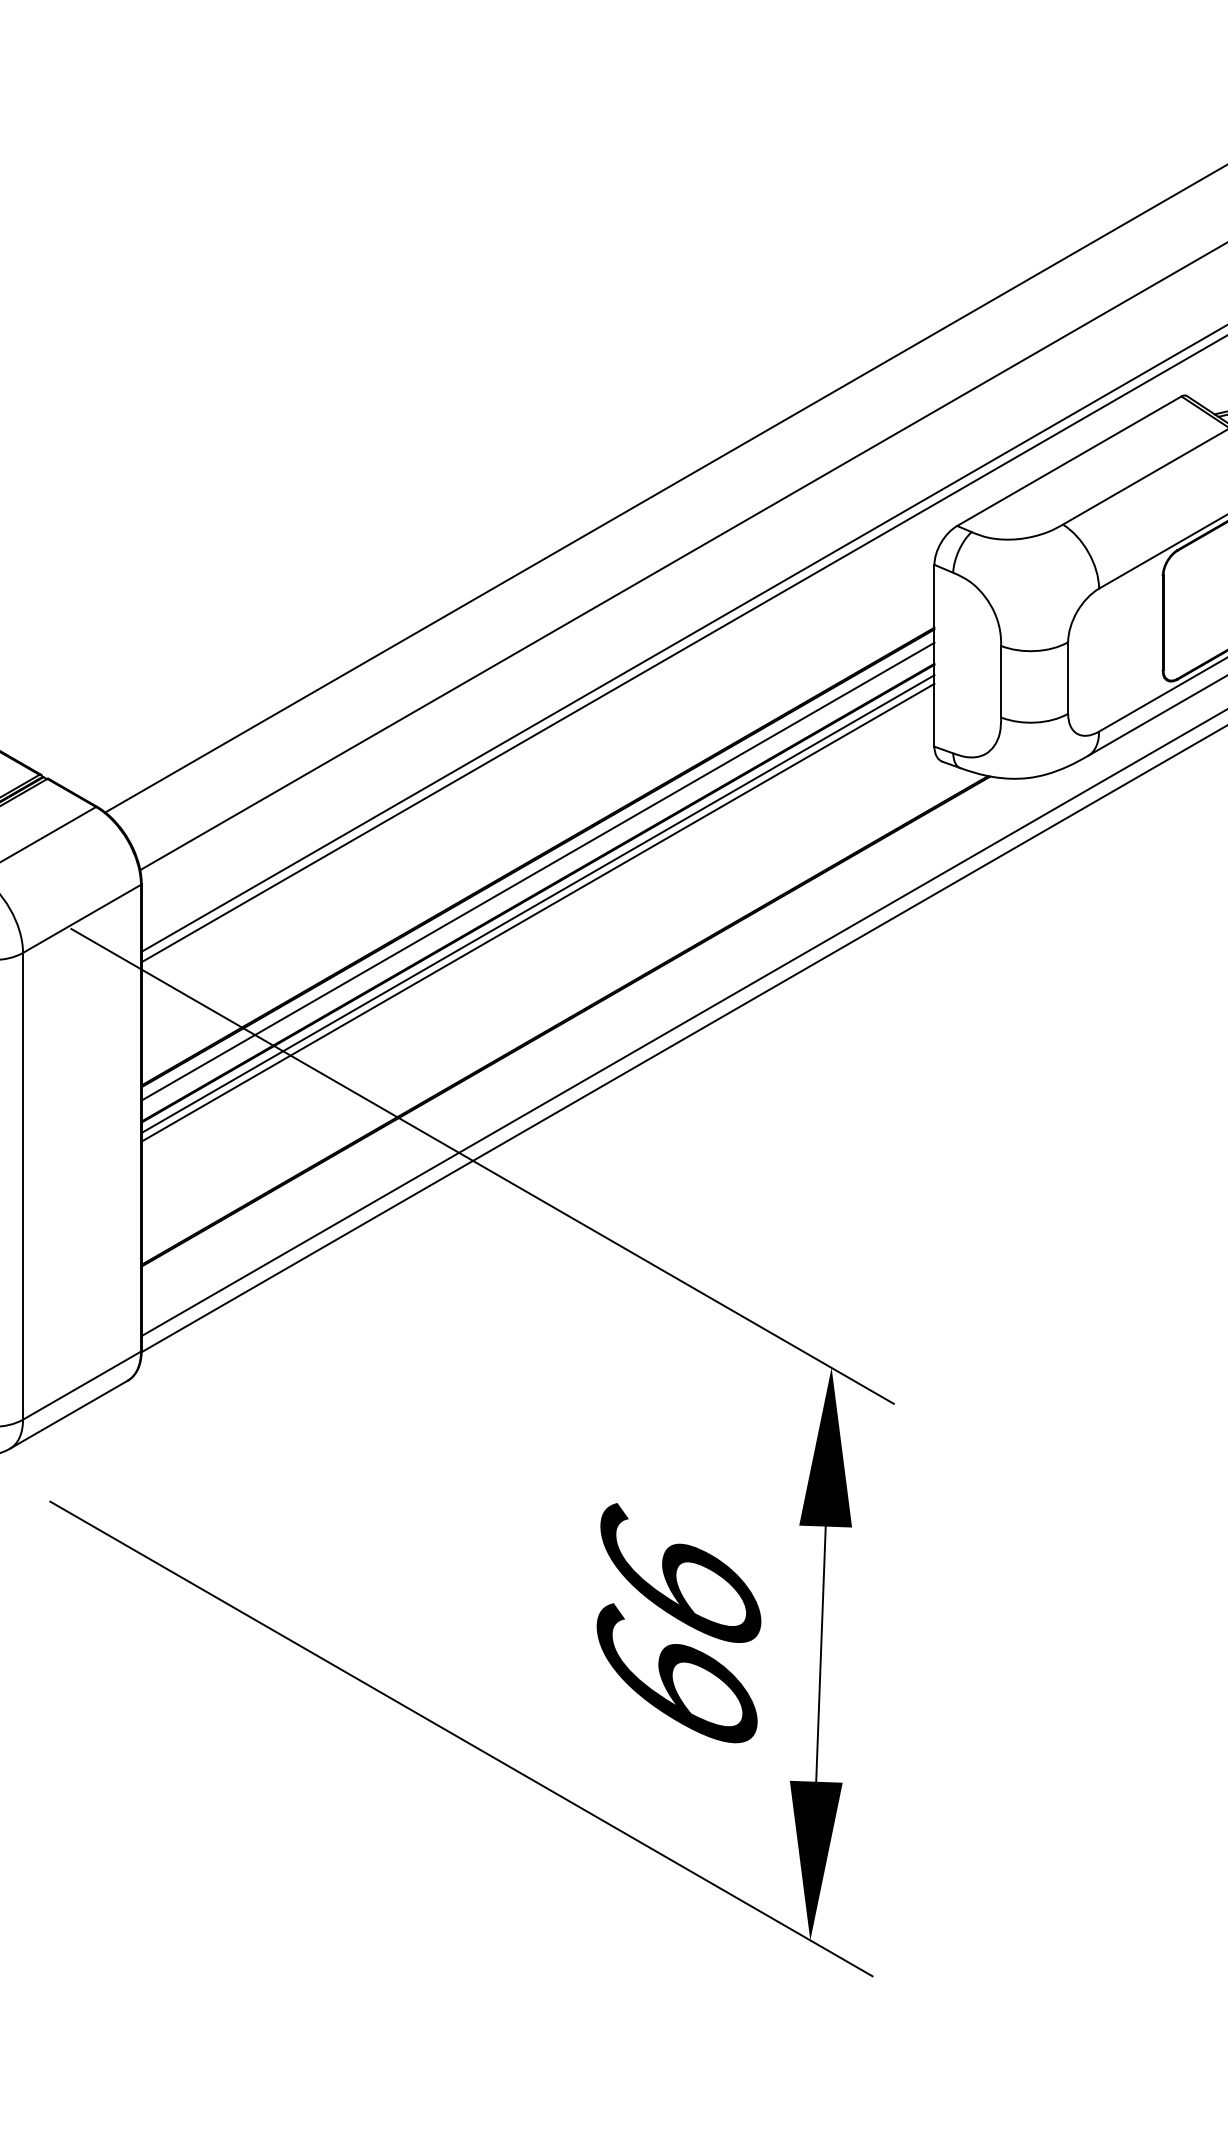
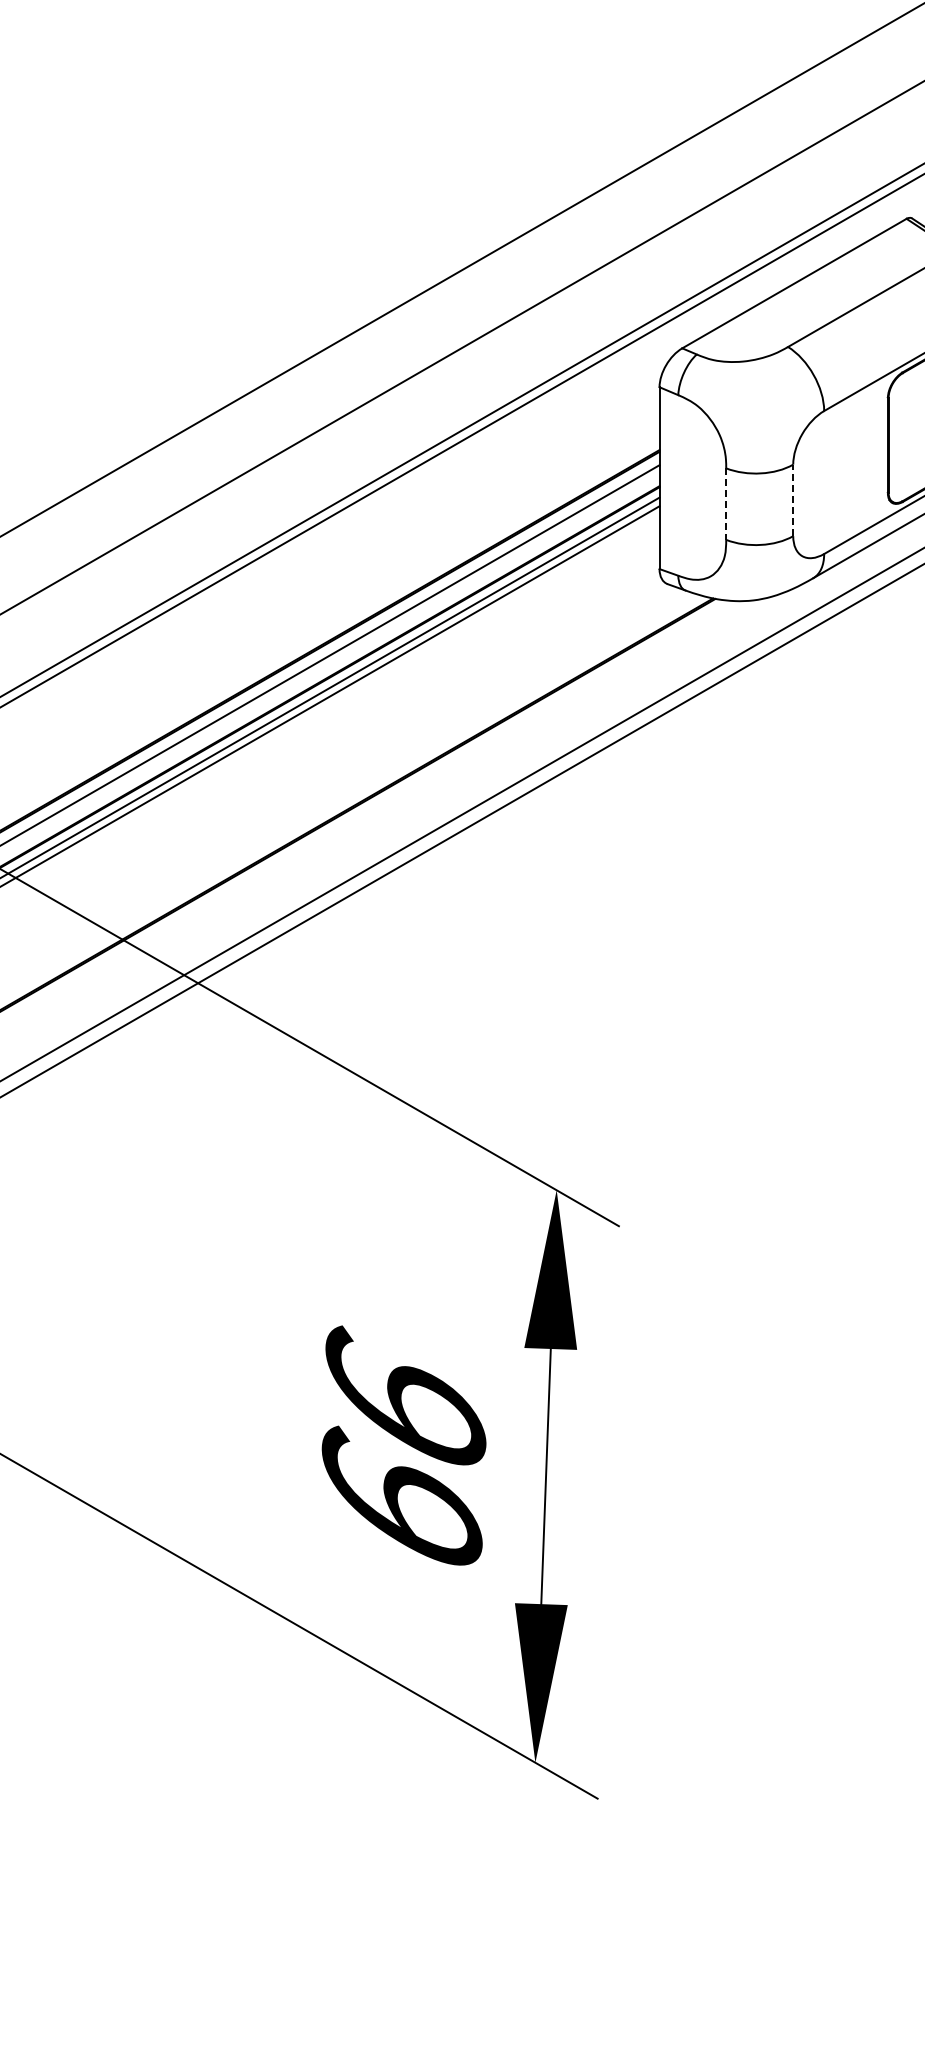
line: (1068, 678) -> (793, 500), solid -> dashed
line: (1001, 681) -> (726, 503), solid -> dashed

